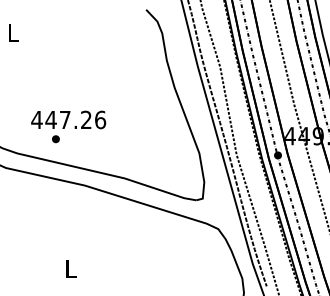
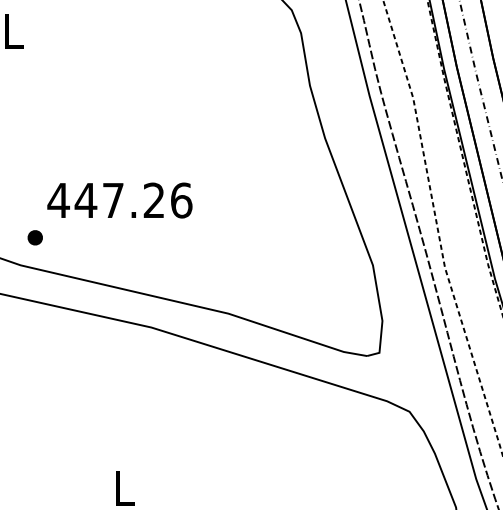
part: (55, 139) -> (34, 238), moved

